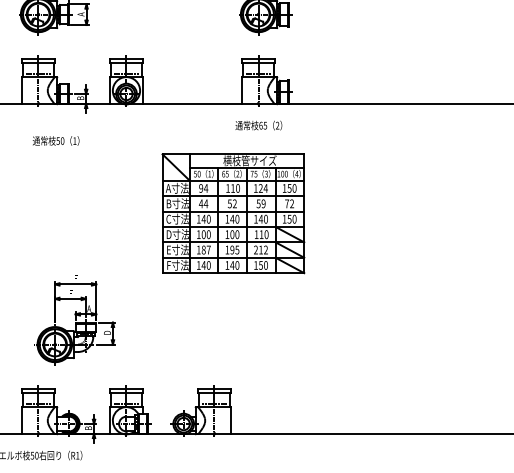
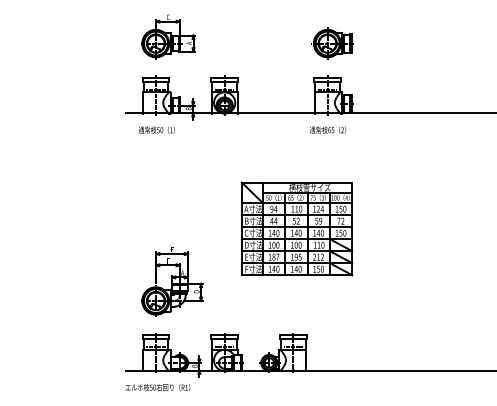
text: (55, 140) -> (156, 129), moved
part: (232, 213) -> (296, 228), moved
part: (76, 319) -> (172, 281), moved

